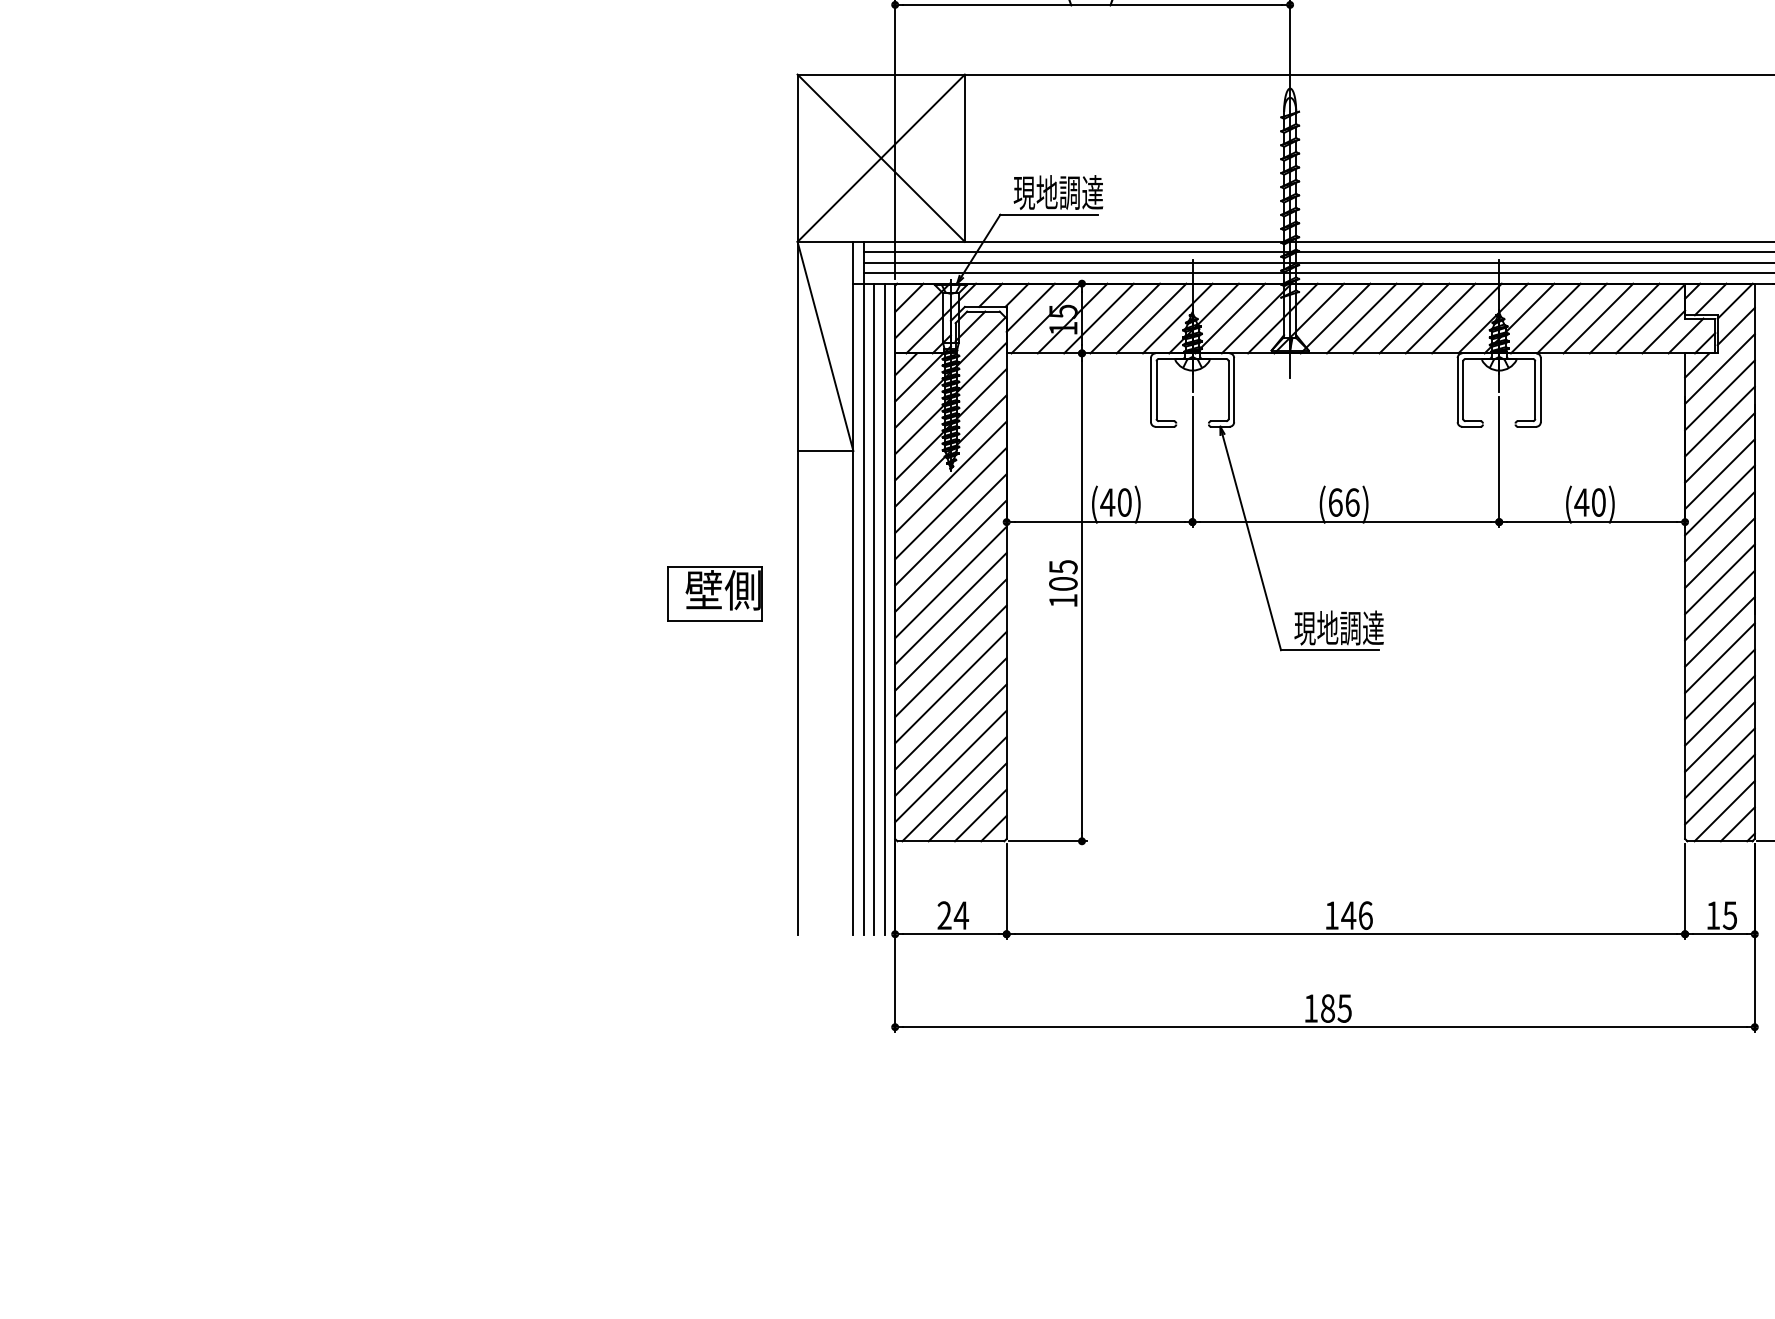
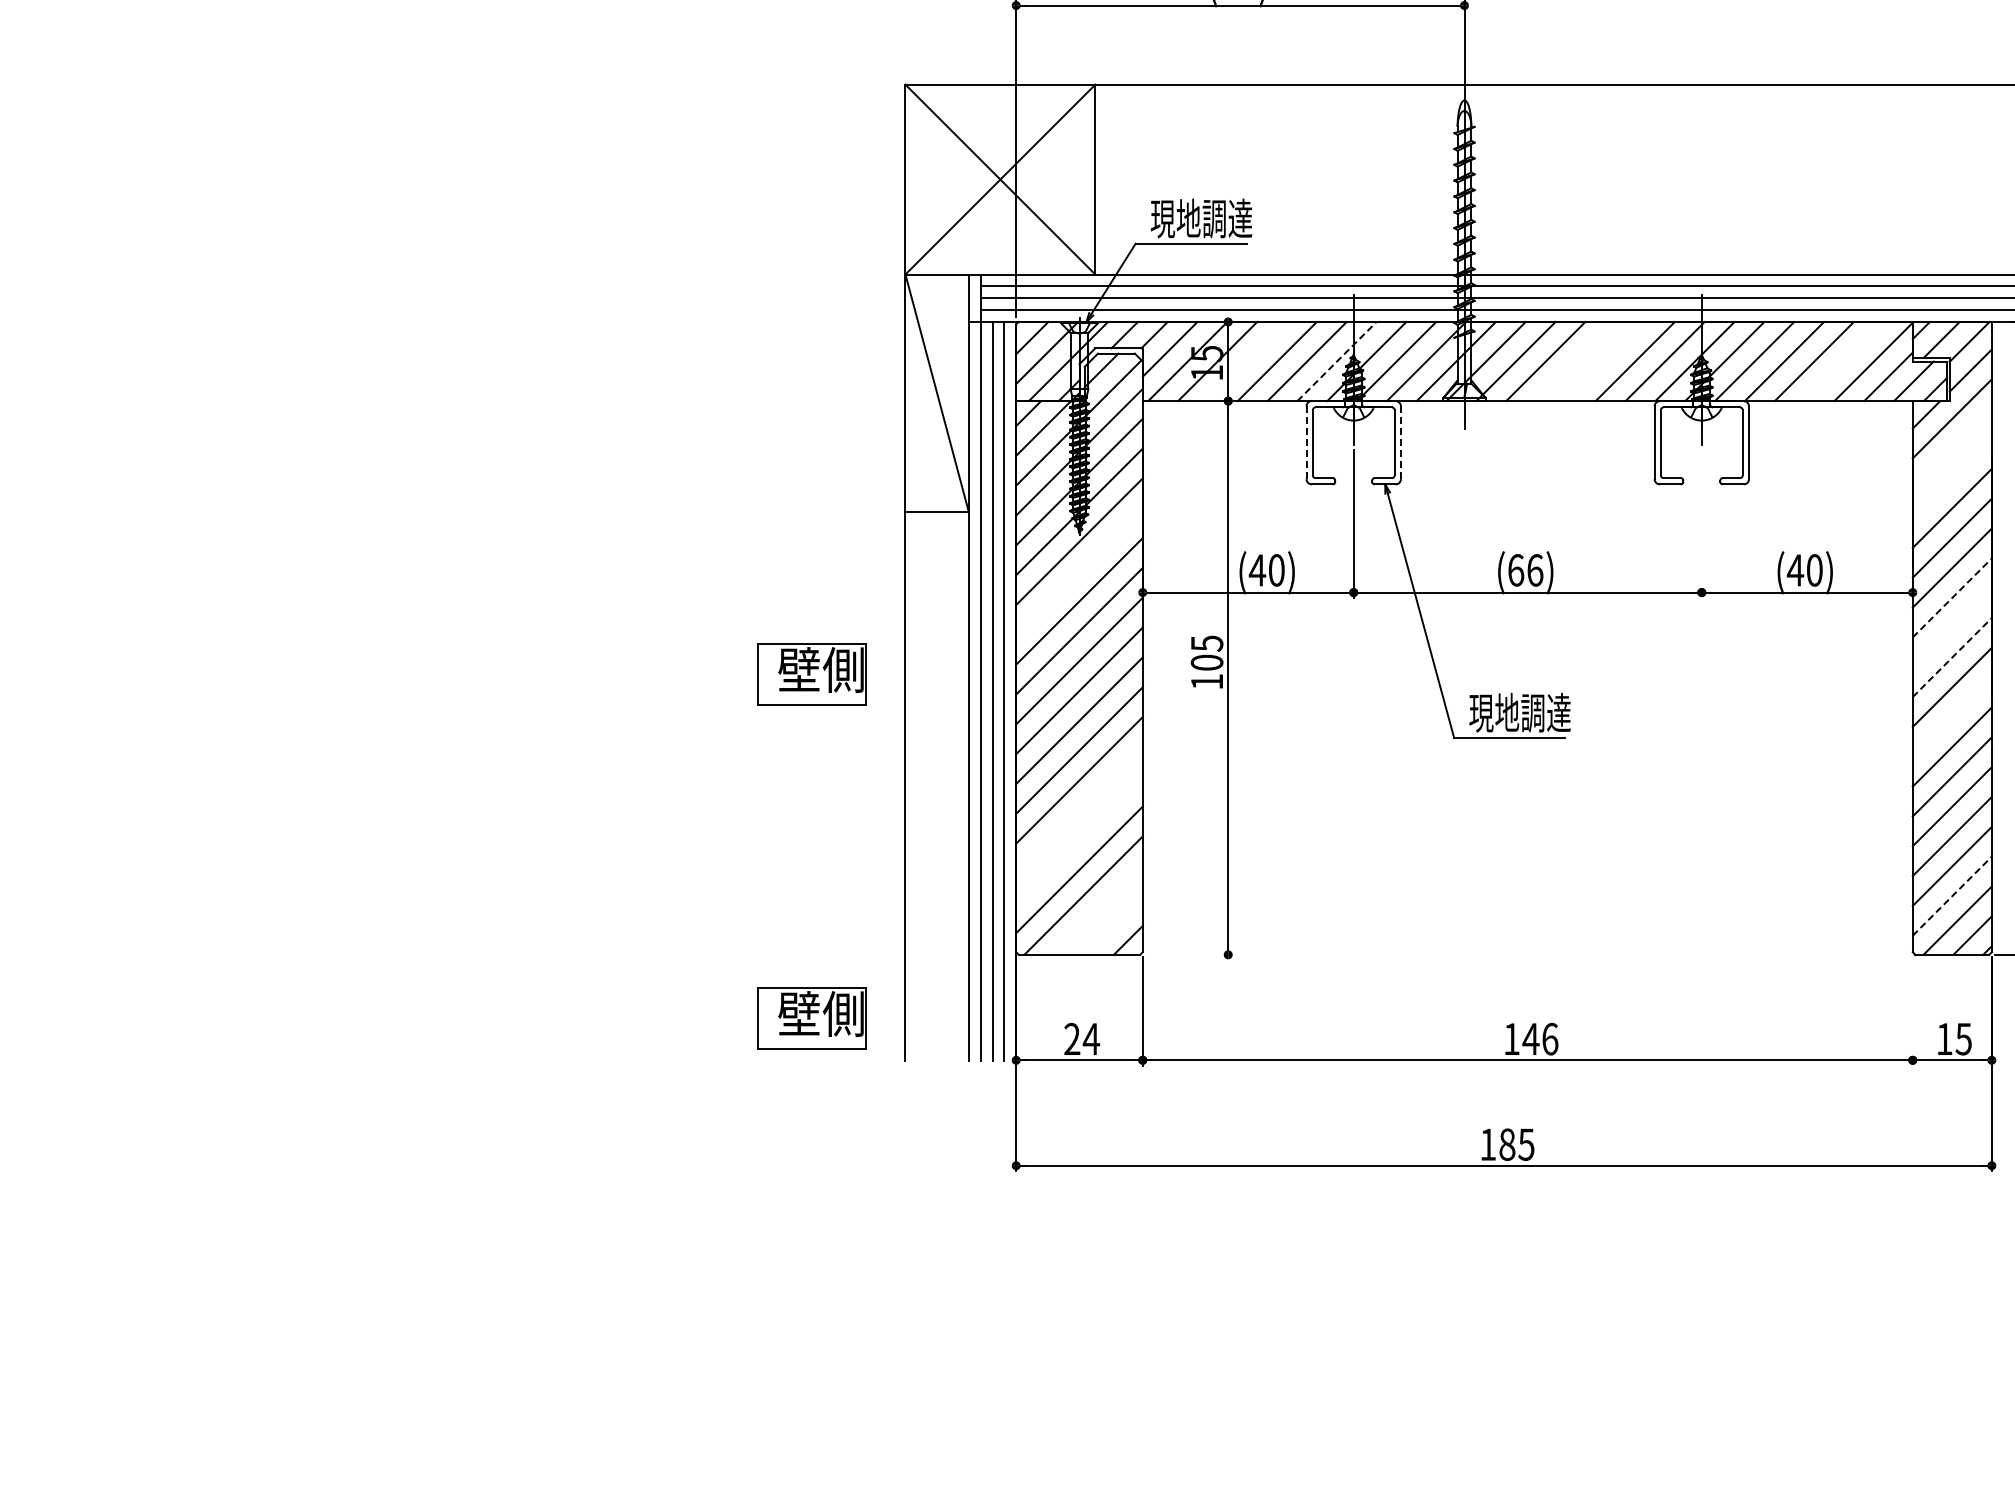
line: (1098, 318) -> (1247, 361), removed
line: (1178, 318) -> (1337, 361), solid -> dashed
line: (1387, 318) -> (1575, 361), removed
line: (1414, 318) -> (1605, 361), removed
line: (1624, 318) -> (1843, 361), removed
line: (1233, 389) -> (1400, 442), solid -> dashed
line: (1150, 390) -> (1306, 443), solid -> dashed
line: (1719, 395) -> (1951, 448), removed
line: (1719, 421) -> (1951, 478), removed
line: (1498, 461) -> (1701, 523), removed
line: (950, 503) -> (1079, 571), removed
line: (1720, 526) -> (1952, 597), solid -> dashed
line: (1719, 552) -> (1951, 627), removed
line: (1720, 579) -> (1952, 657), solid -> dashed
line: (1719, 631) -> (1951, 716), removed
line: (950, 713) -> (1079, 809), removed
line: (950, 739) -> (1079, 839), removed
line: (1720, 789) -> (1952, 896), solid -> dashed
line: (967, 802) -> (1098, 910), removed
line: (980, 815) -> (1113, 925), removed
line: (1047, 841) -> (1189, 954), removed
line: (1684, 891) -> (1912, 1011), removed
part: (714, 897) -> (811, 1018), added

